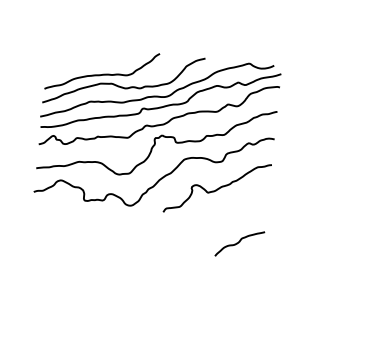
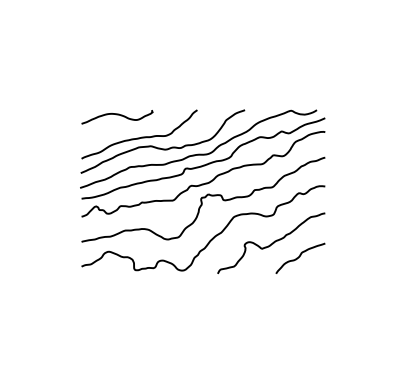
curve: (83, 51) -> (117, 115), added
curve: (240, 242) -> (300, 256), moved

